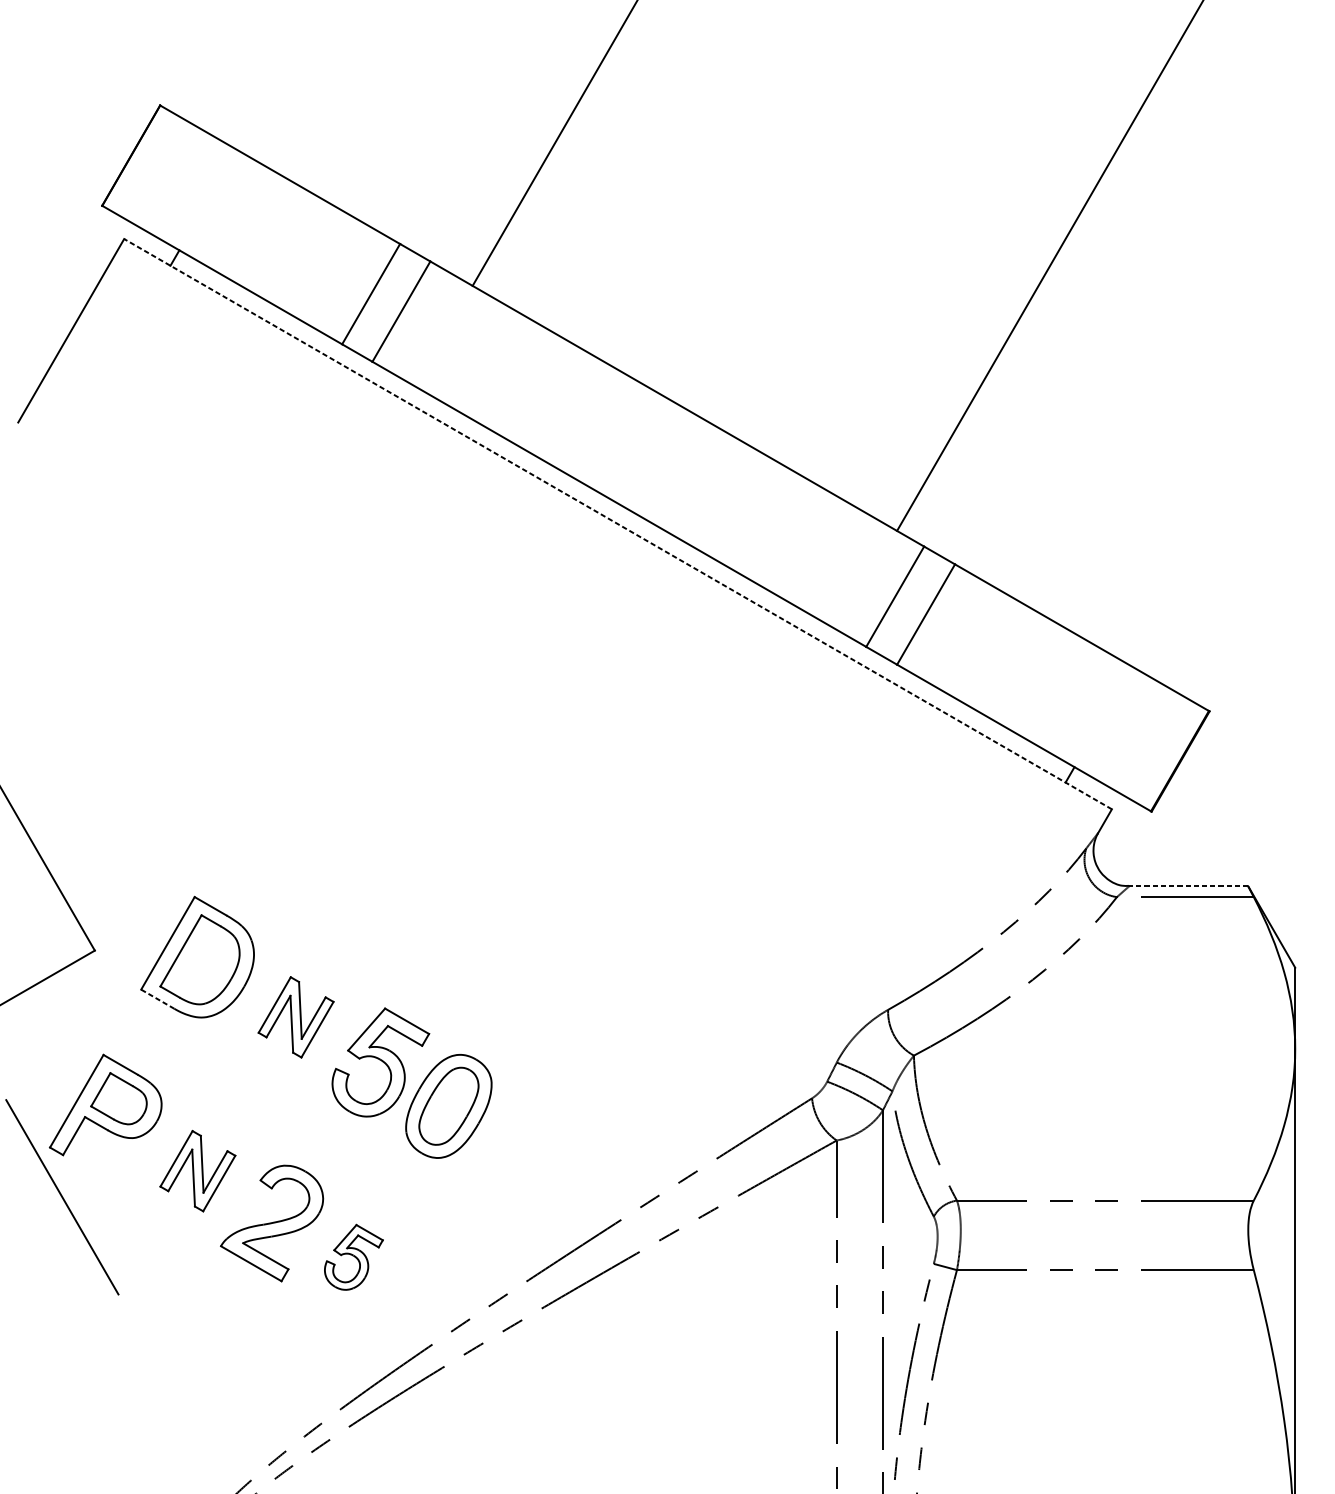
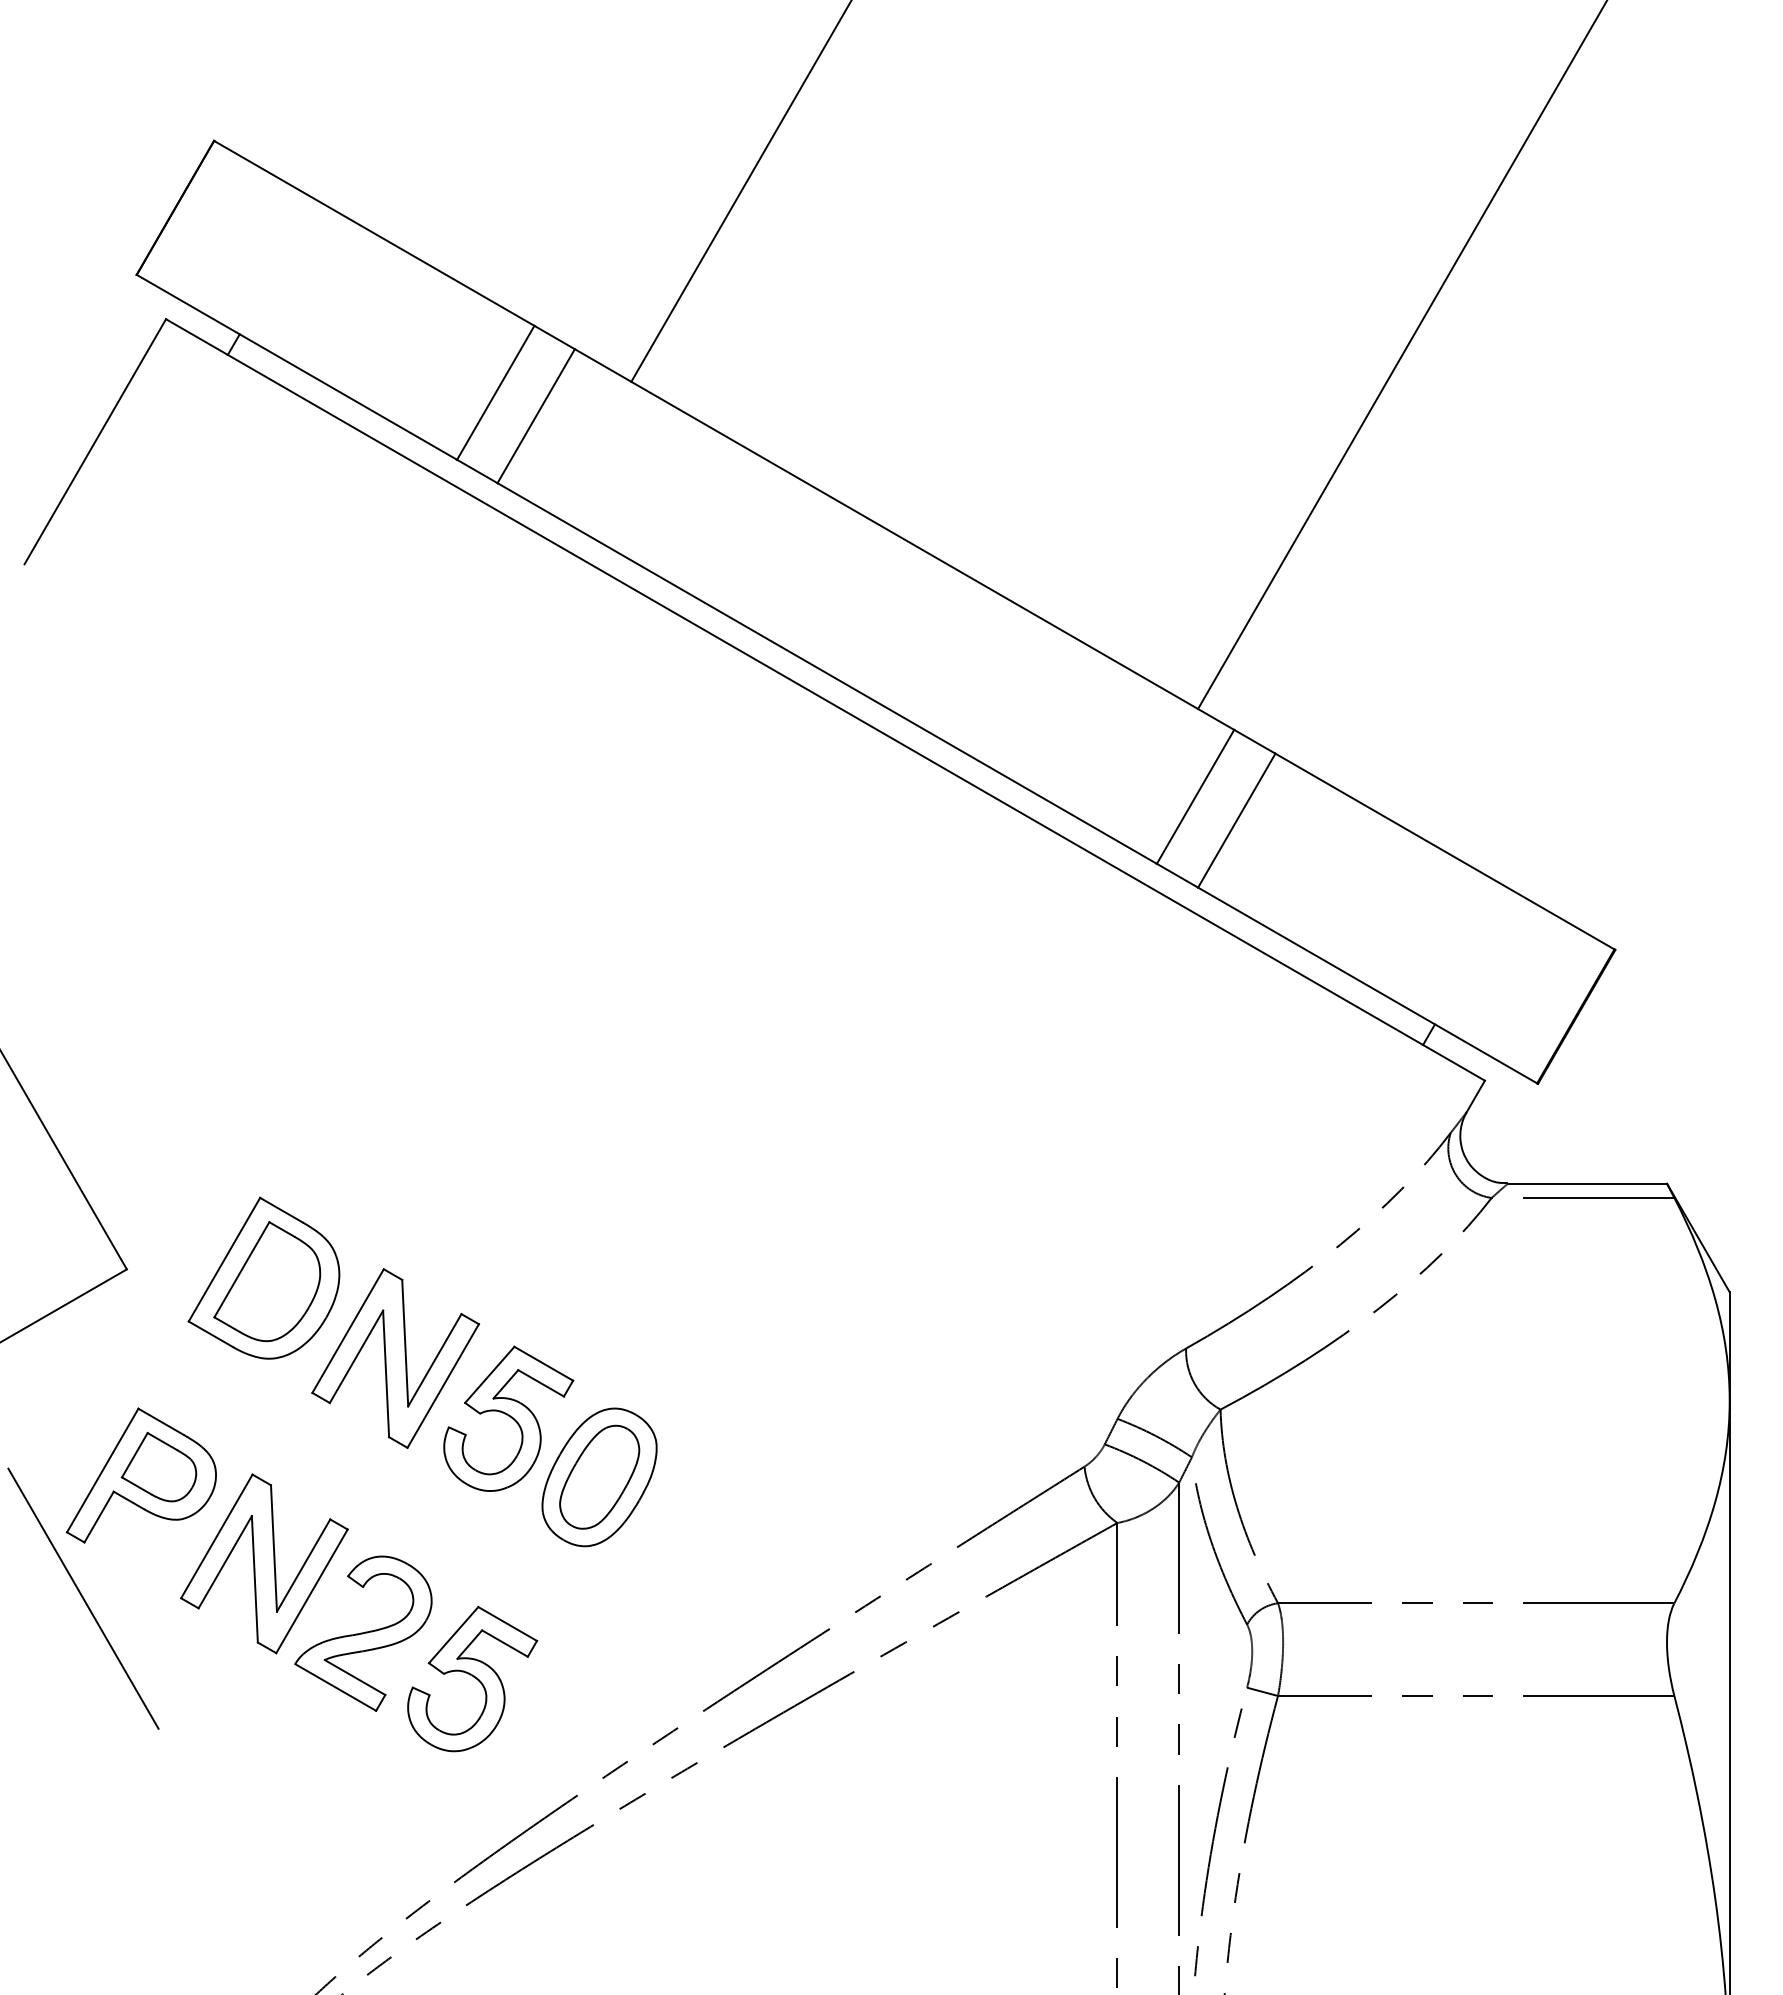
line: (618, 523) -> (825, 699), dashed -> solid
line: (1188, 886) -> (1587, 1183), dashed -> solid
line: (157, 999) -> (210, 1334), dashed -> solid
part: (296, 1017) -> (395, 1358), size x1.67
part: (197, 1170) -> (264, 1563), size x1.67
part: (353, 1257) -> (472, 1678), size x1.67

